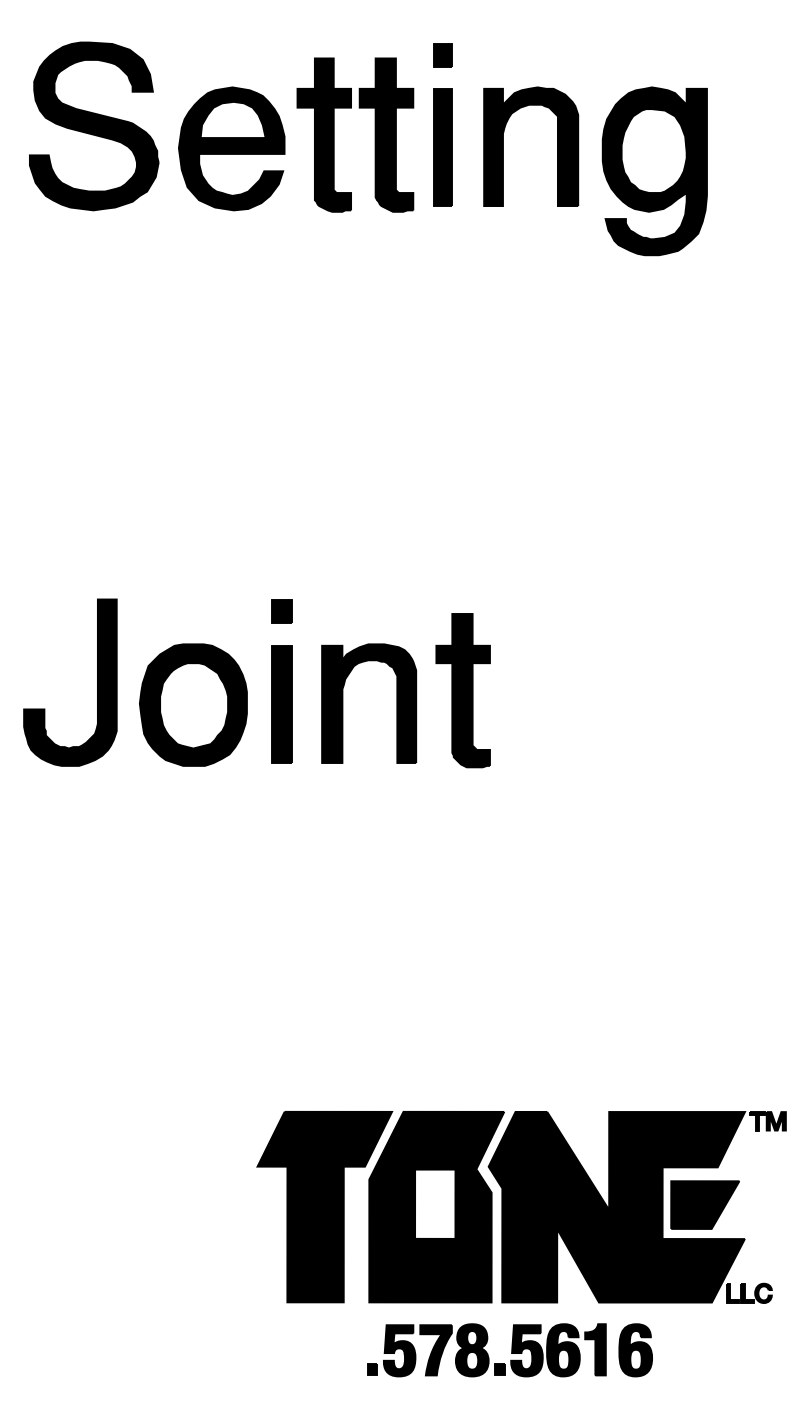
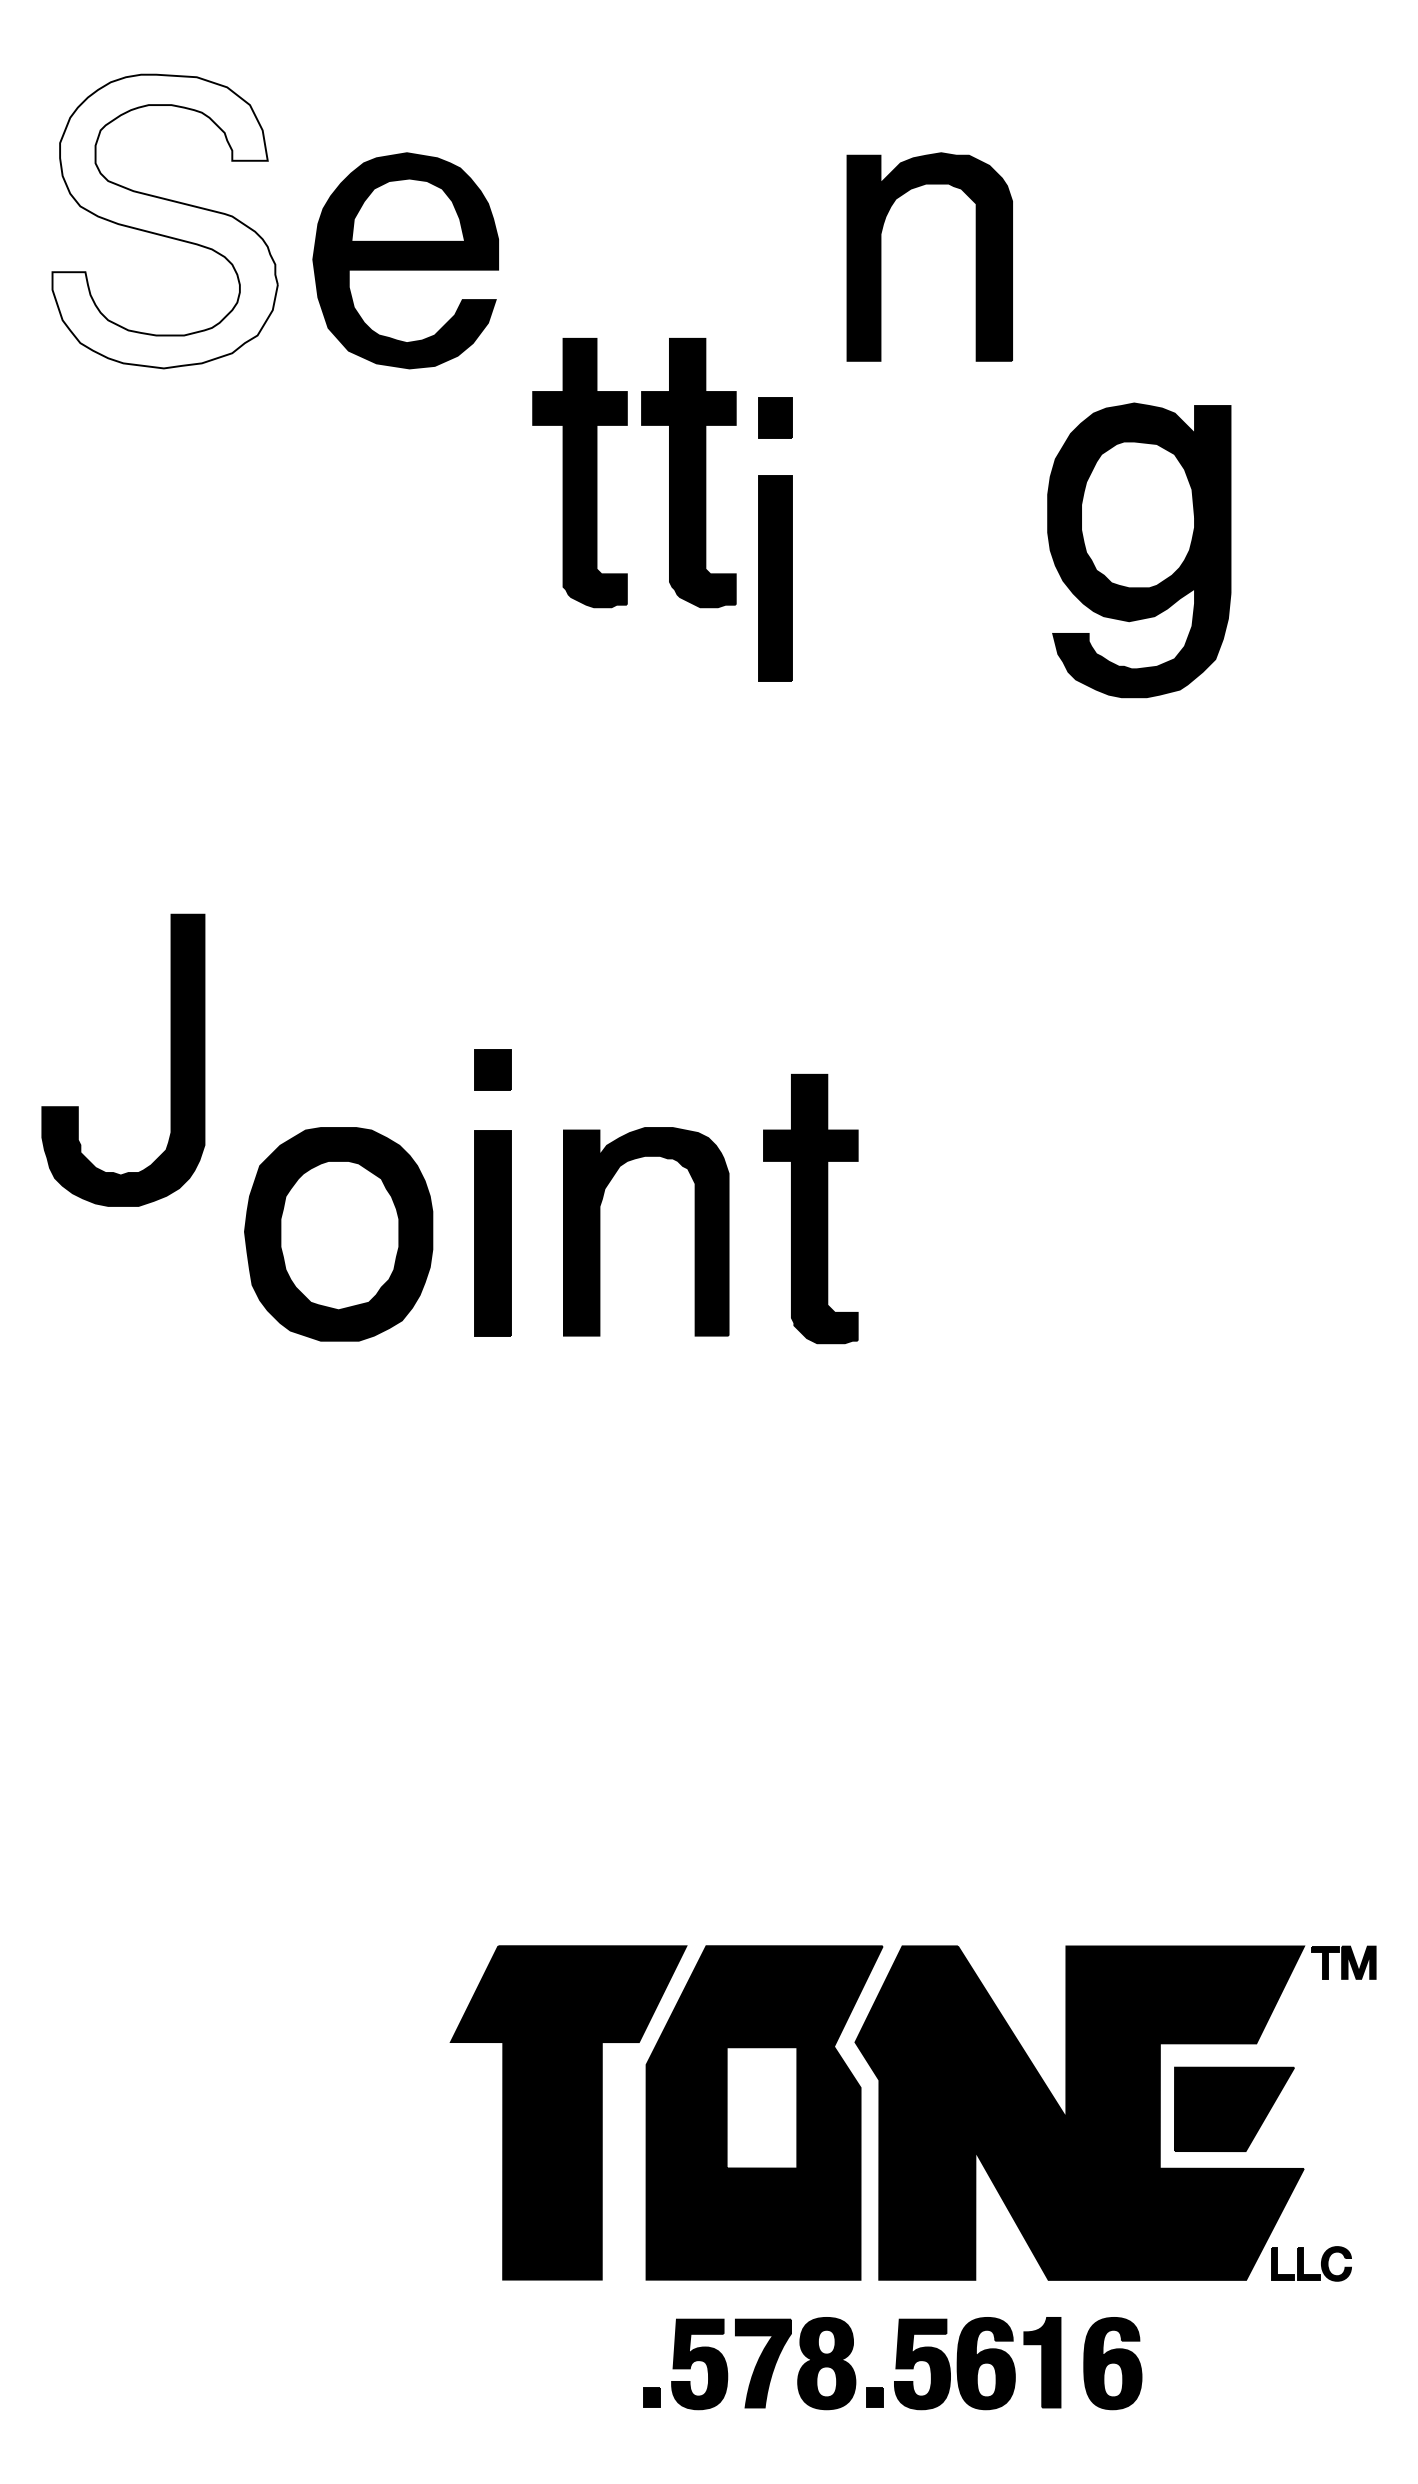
part: (442, 124) -> (774, 538), moved
fill: (93, 126) -> (163, 221), removed
part: (374, 134) -> (667, 471), moved
part: (654, 171) -> (1138, 550), moved
part: (97, 682) -> (170, 1059), moved

